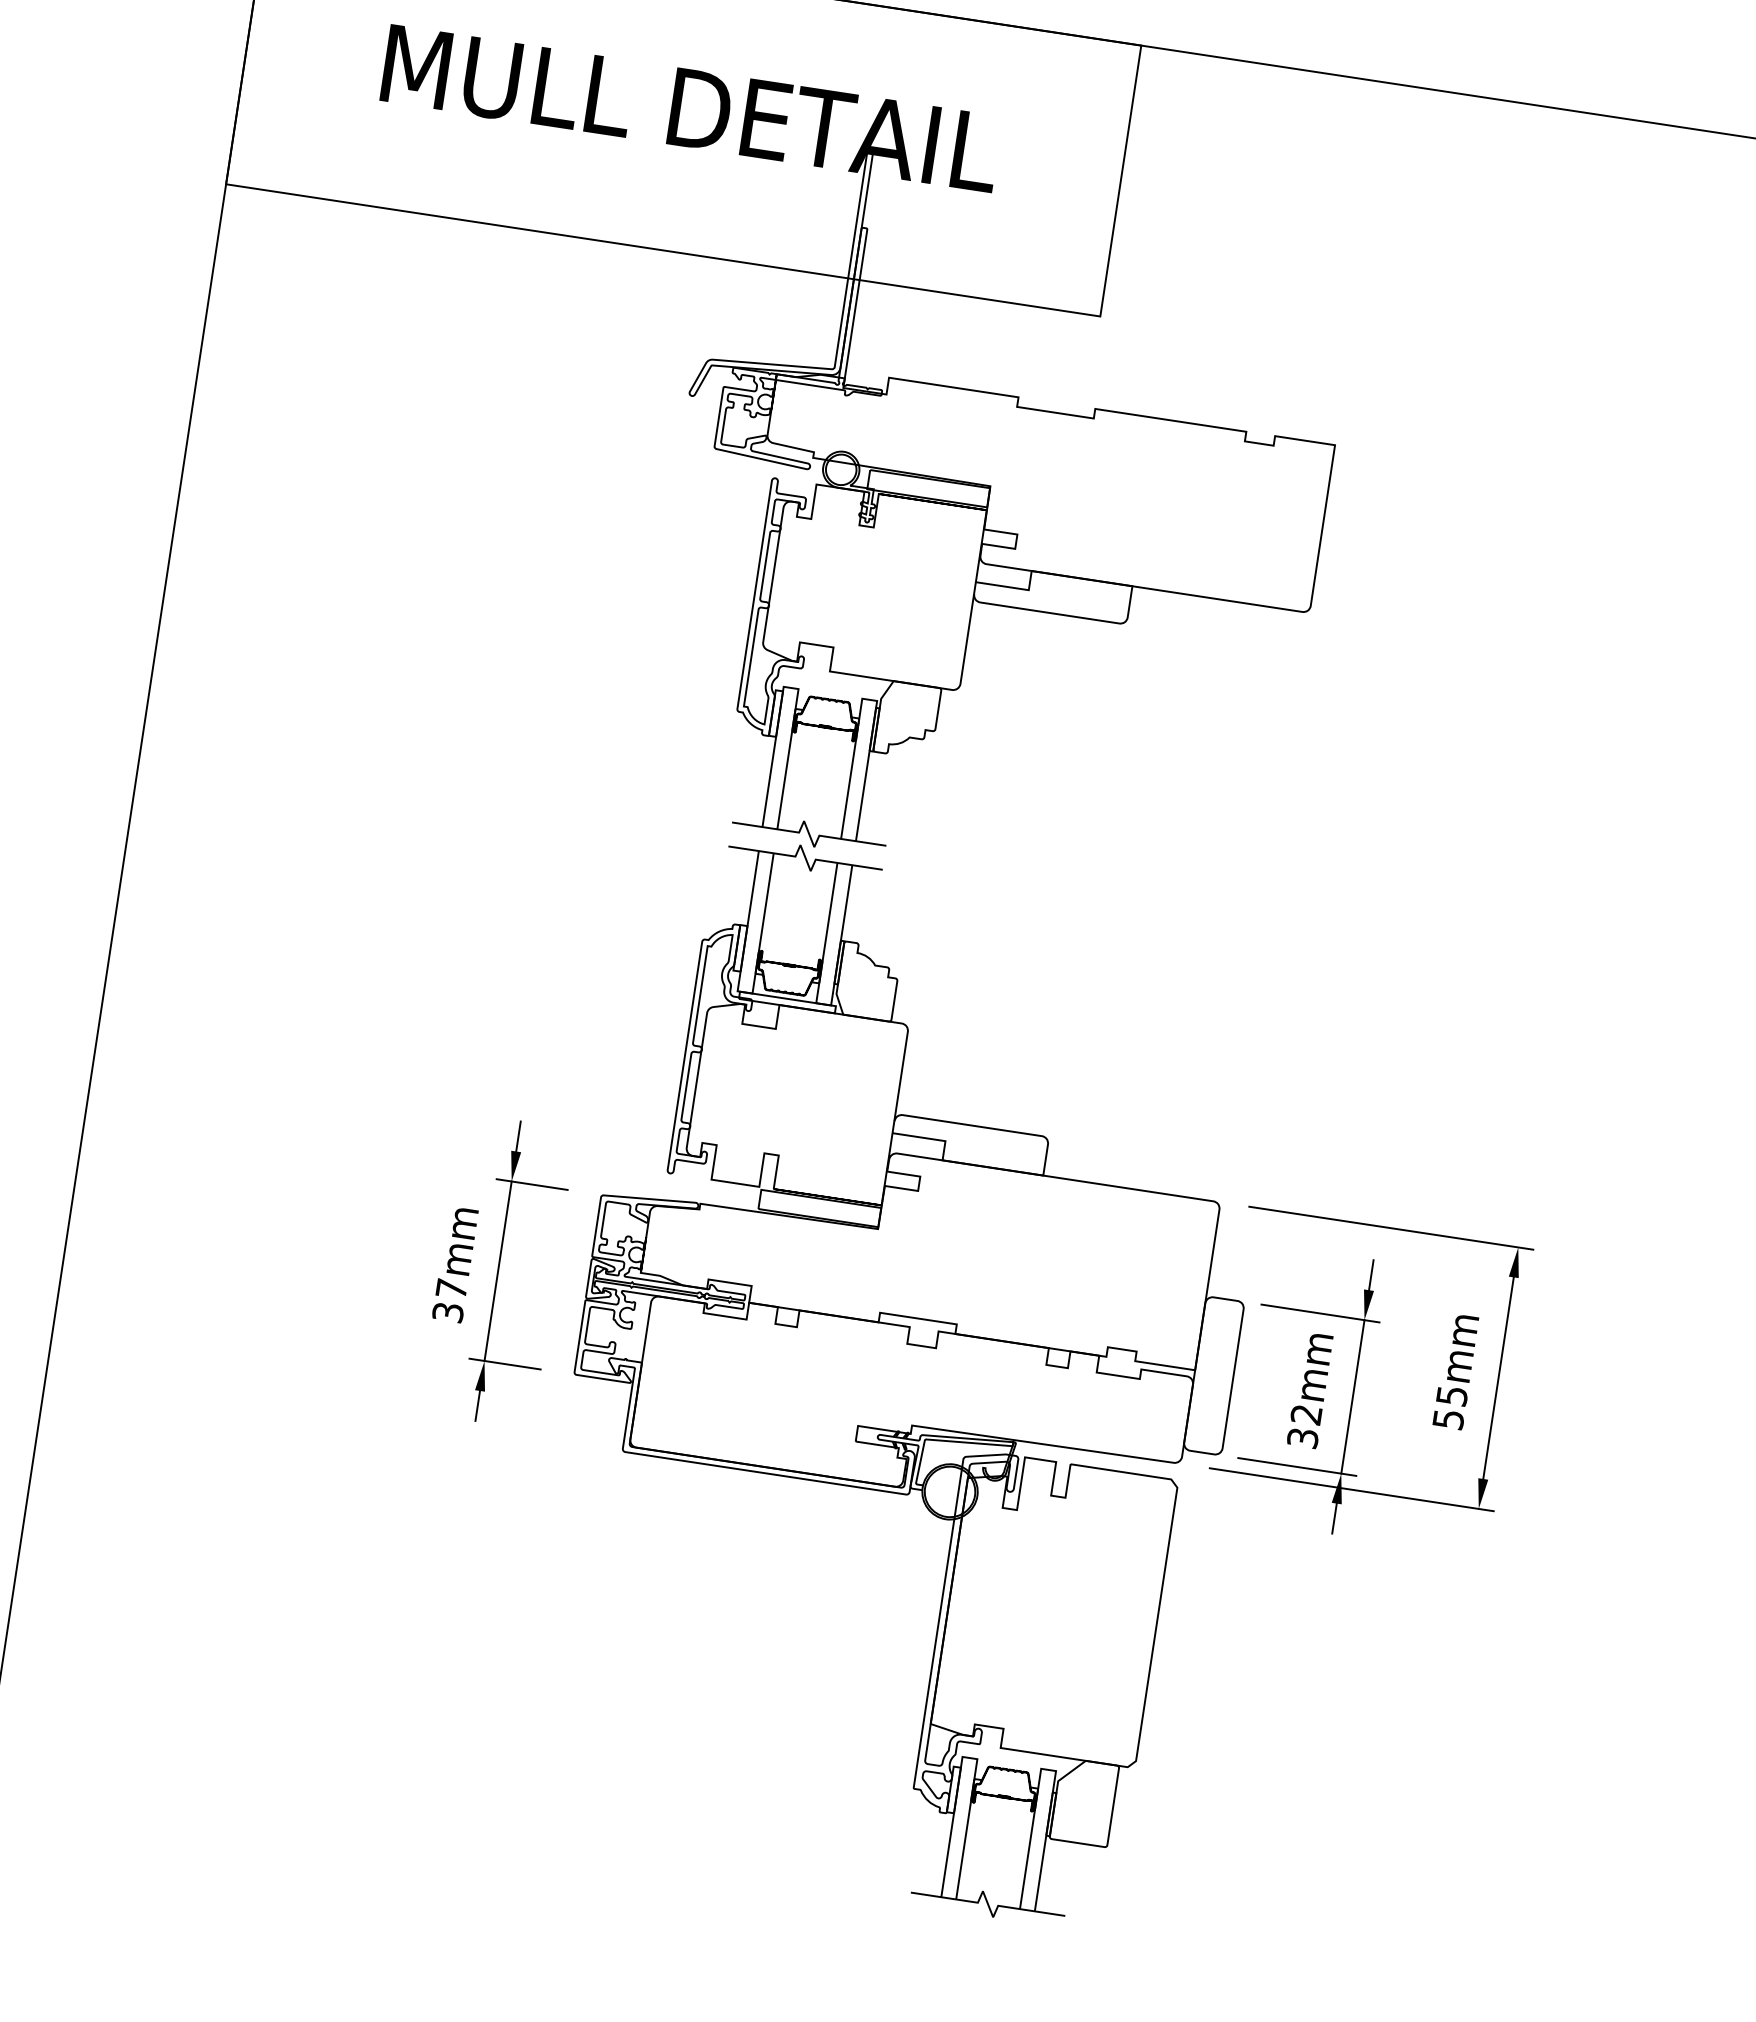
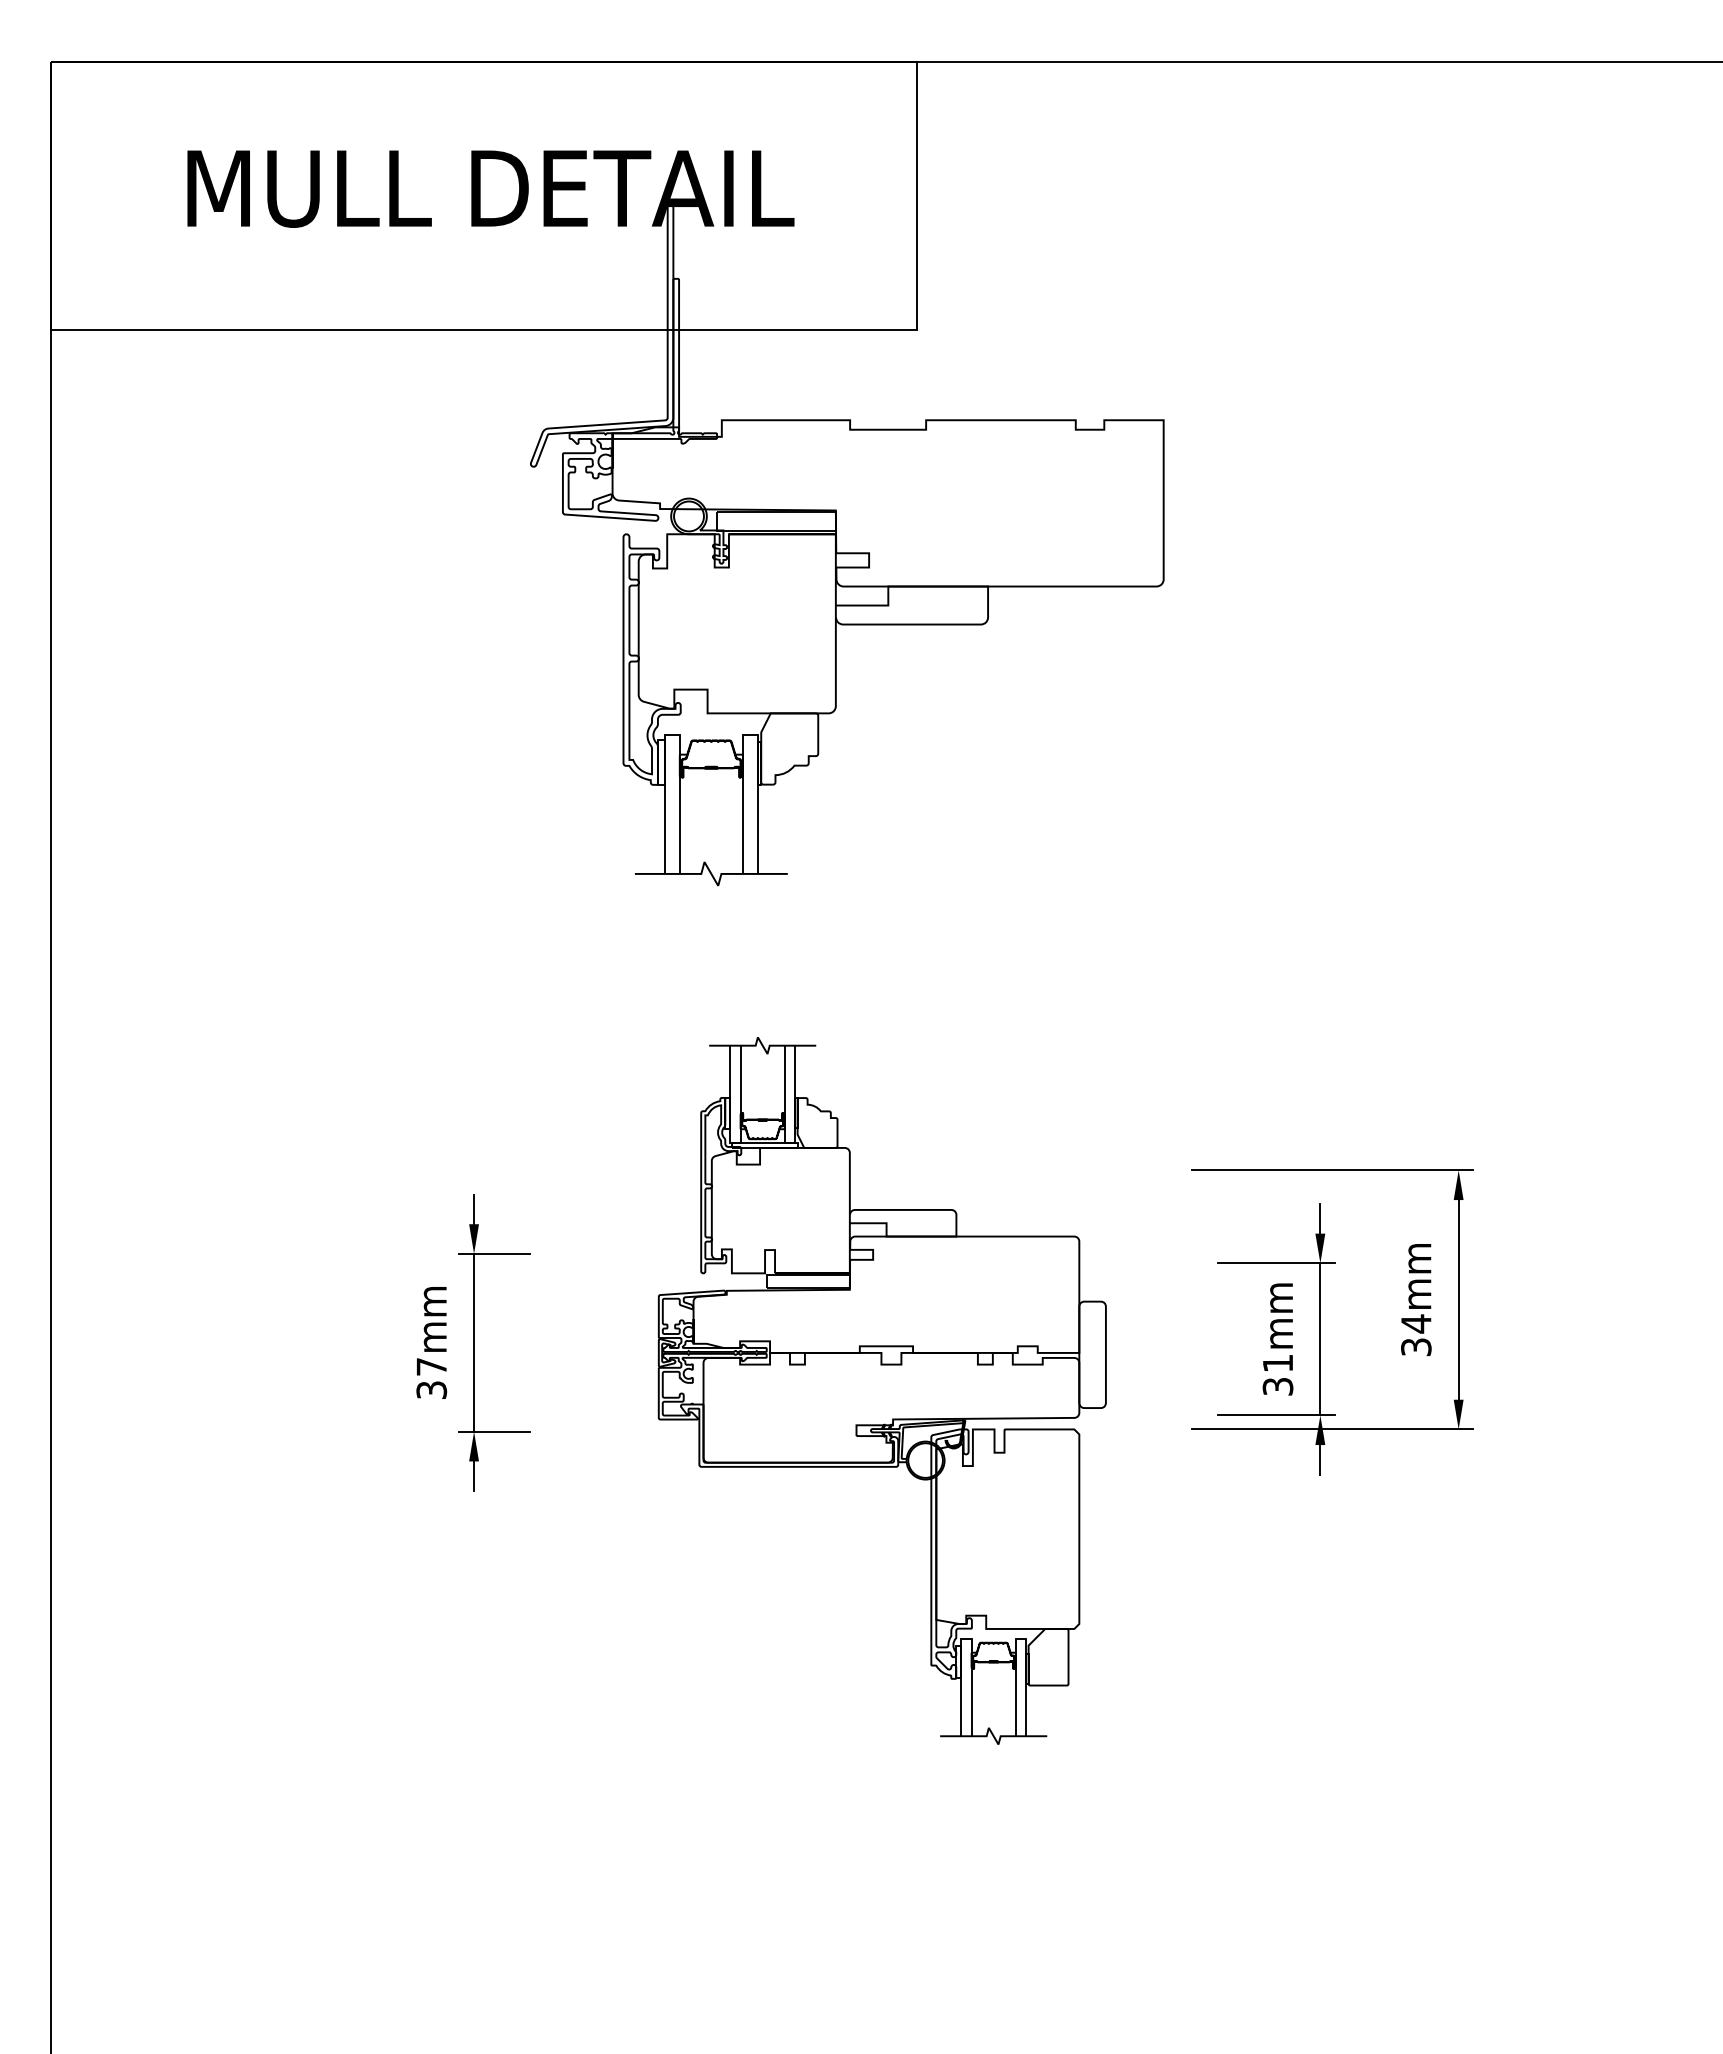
part: (903, 1381) -> (882, 1390), size x0.7
text: (1450, 1406) -> (1416, 1334), 55mm -> 34mm
text: (1305, 1414) -> (1277, 1363), 32mm -> 31mm

